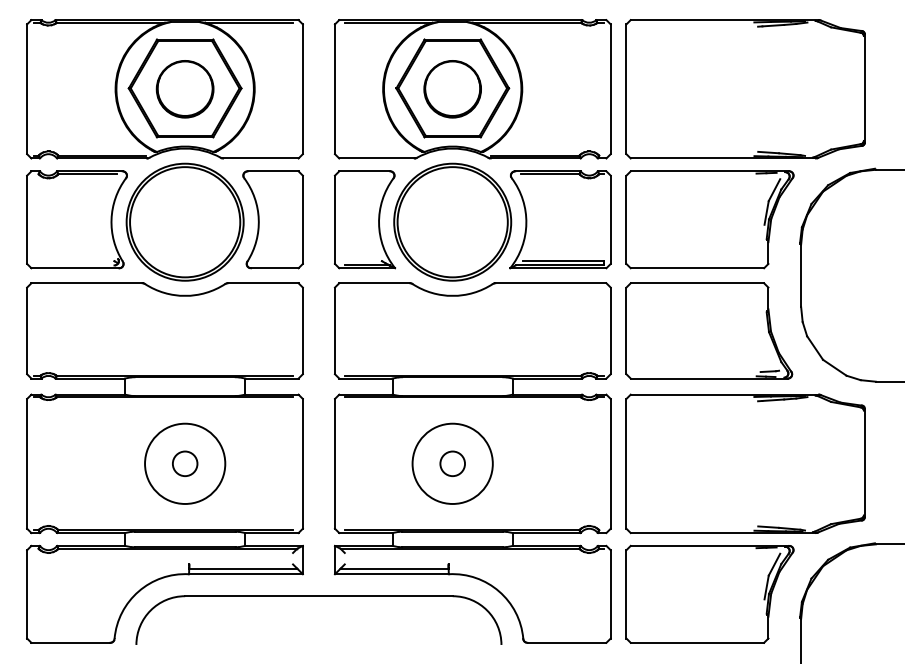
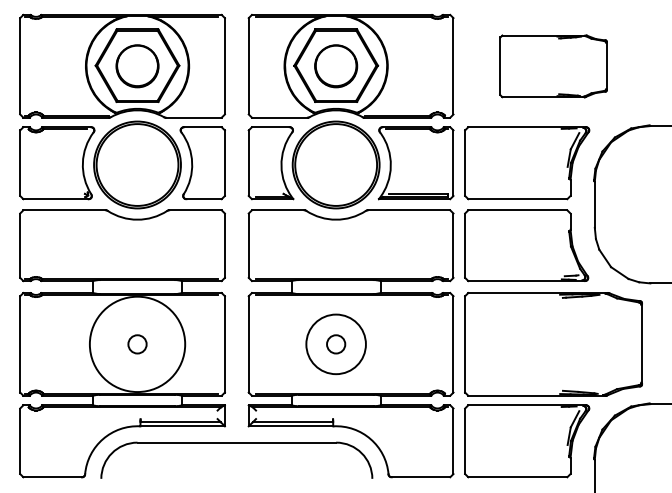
part: (745, 89) -> (553, 66), size x0.6
circle: (185, 463) -> (137, 344), size x1.6

